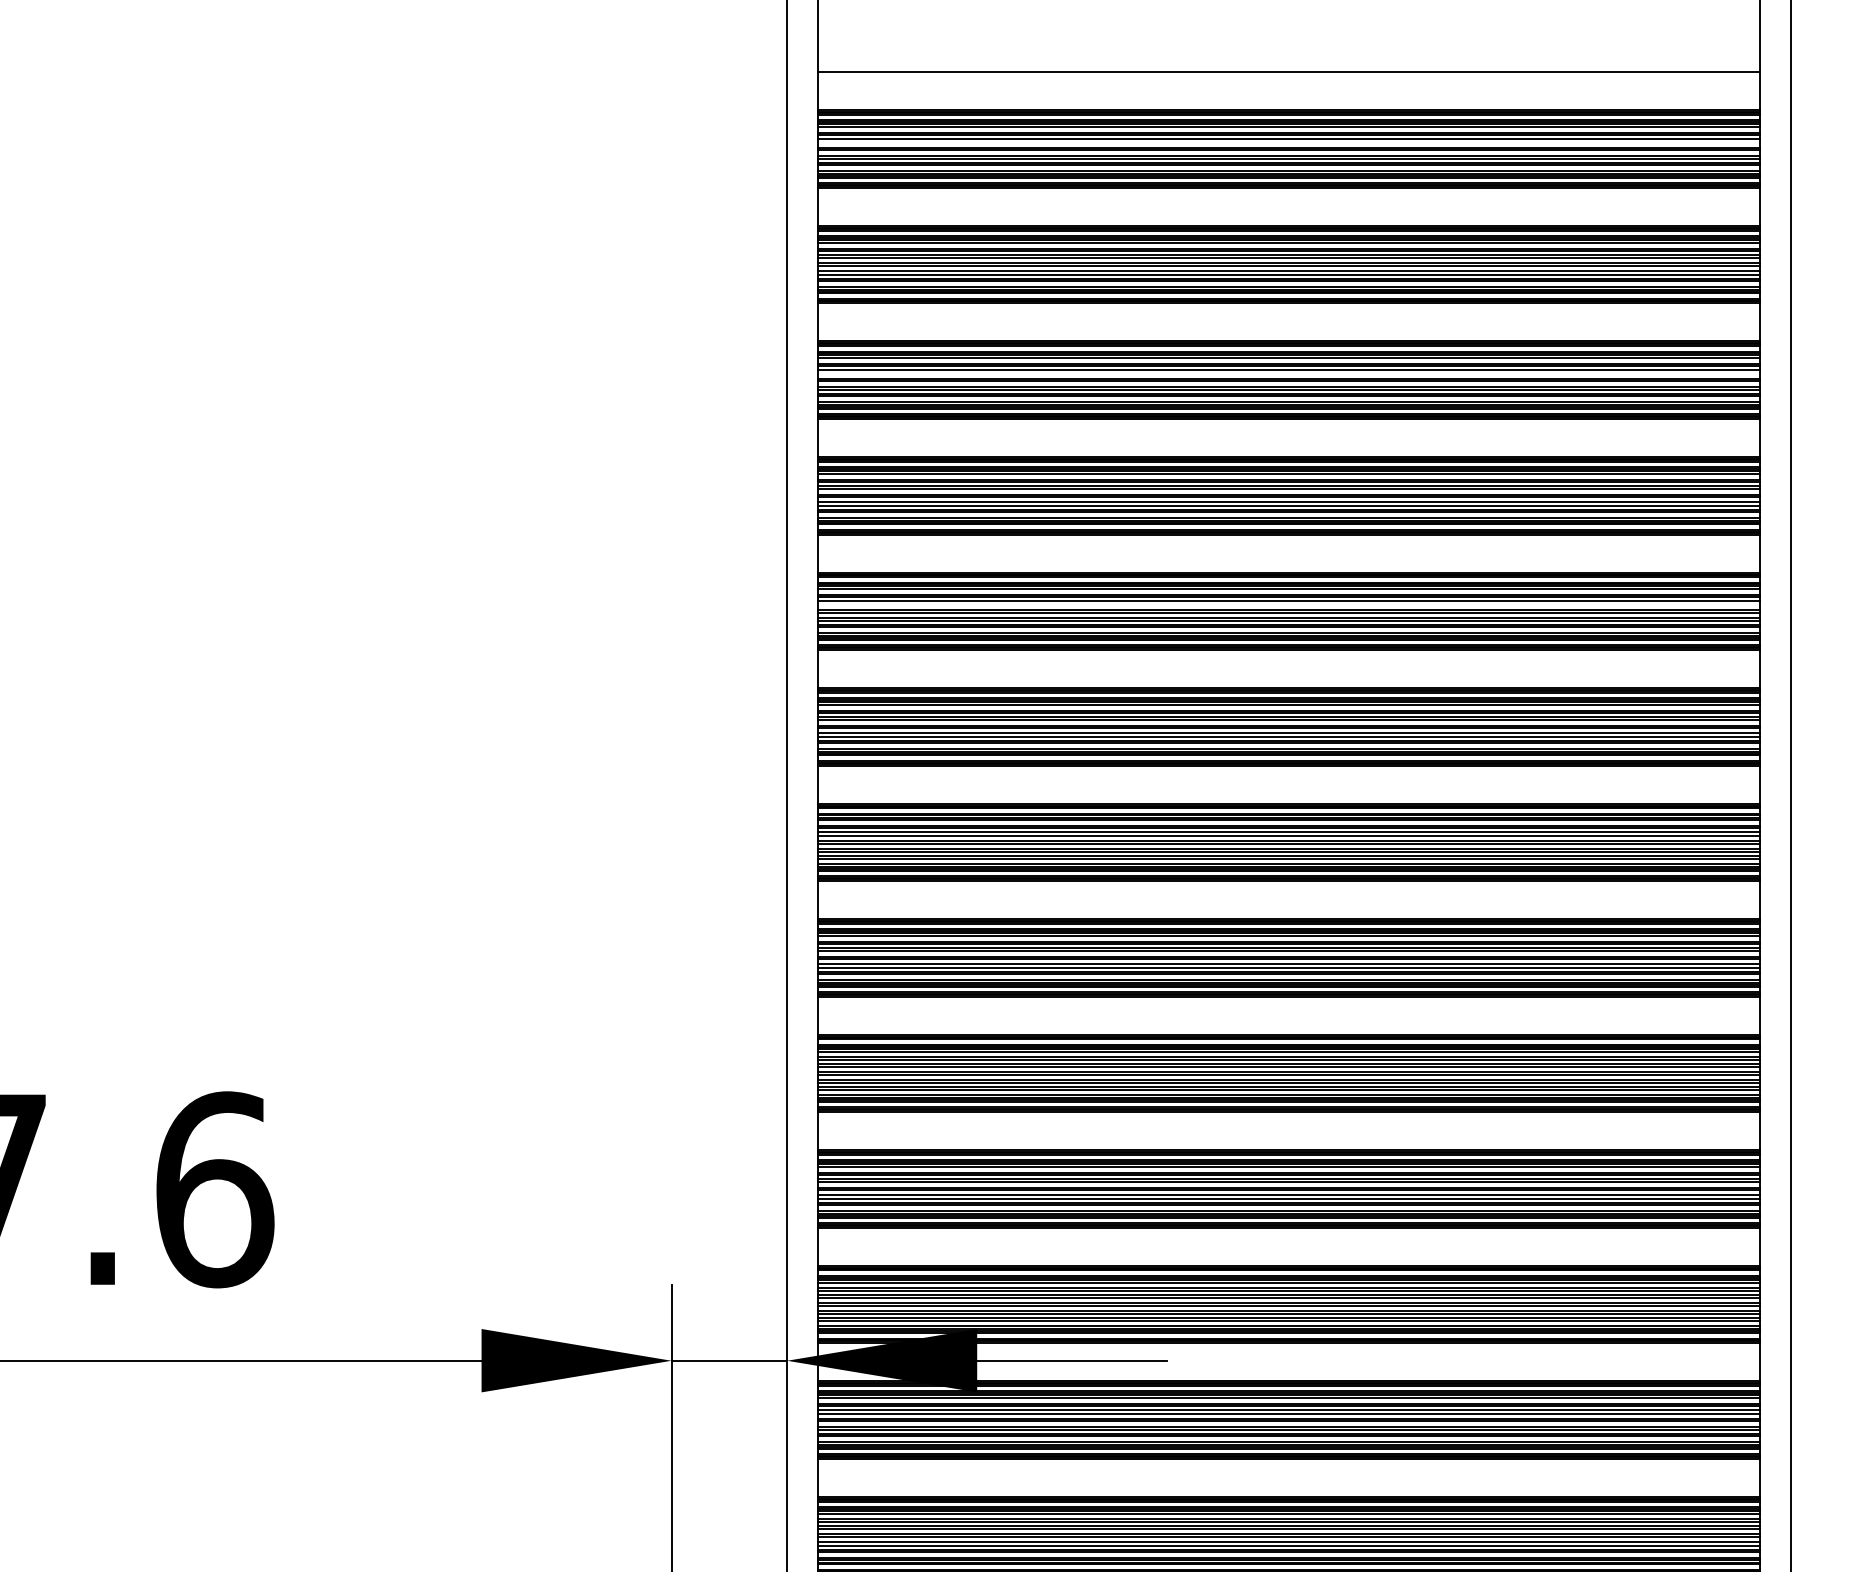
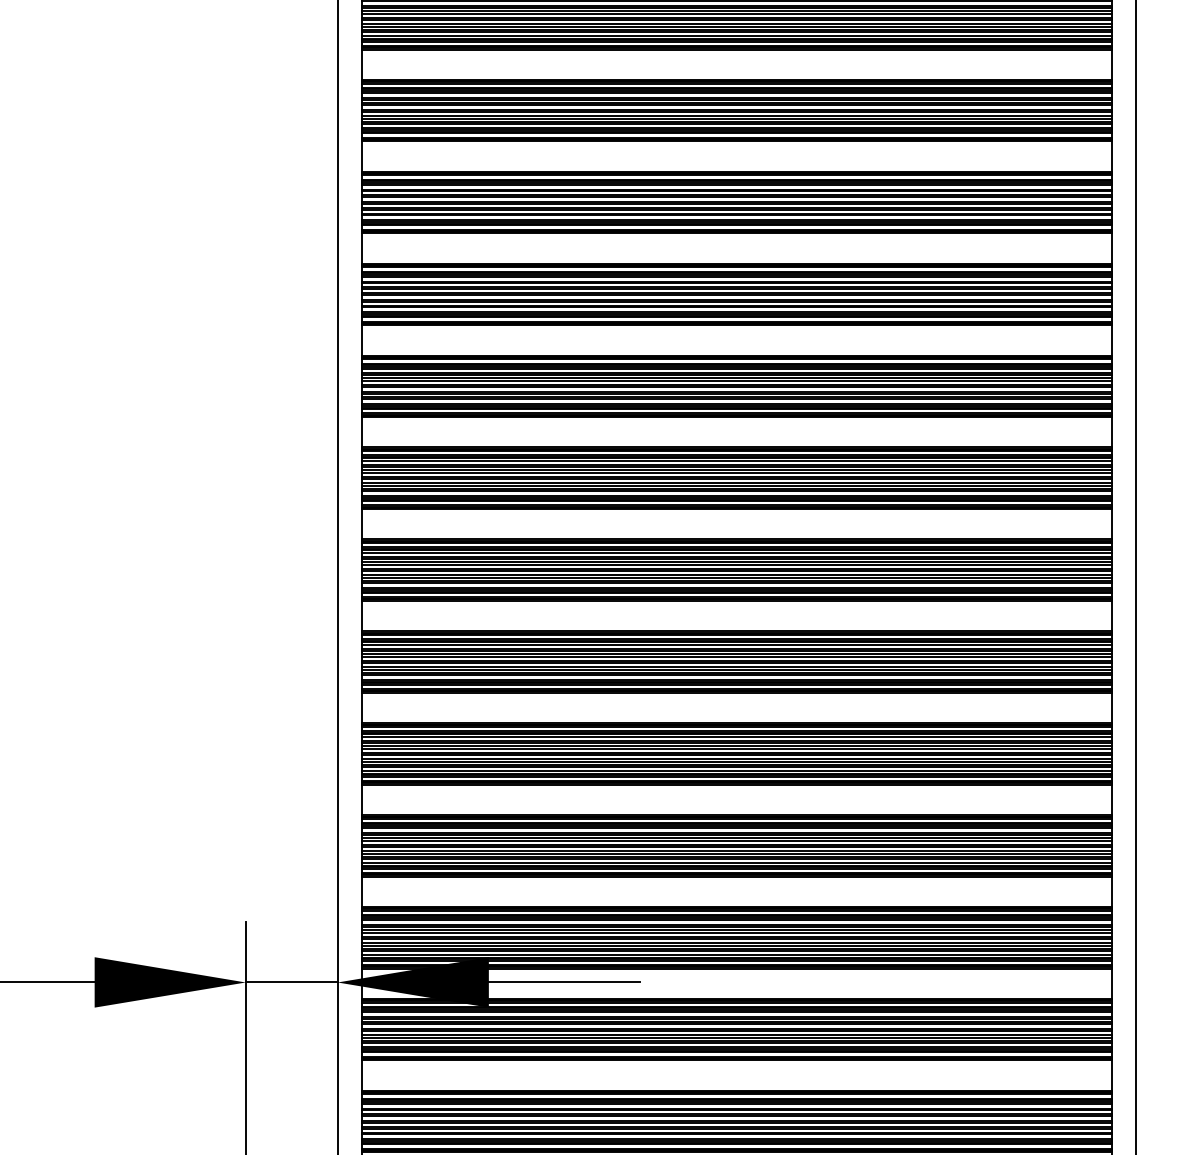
line: (1288, 142) -> (736, 13), added
line: (1288, 373) -> (736, 197), added
line: (1288, 604) -> (736, 380), added

